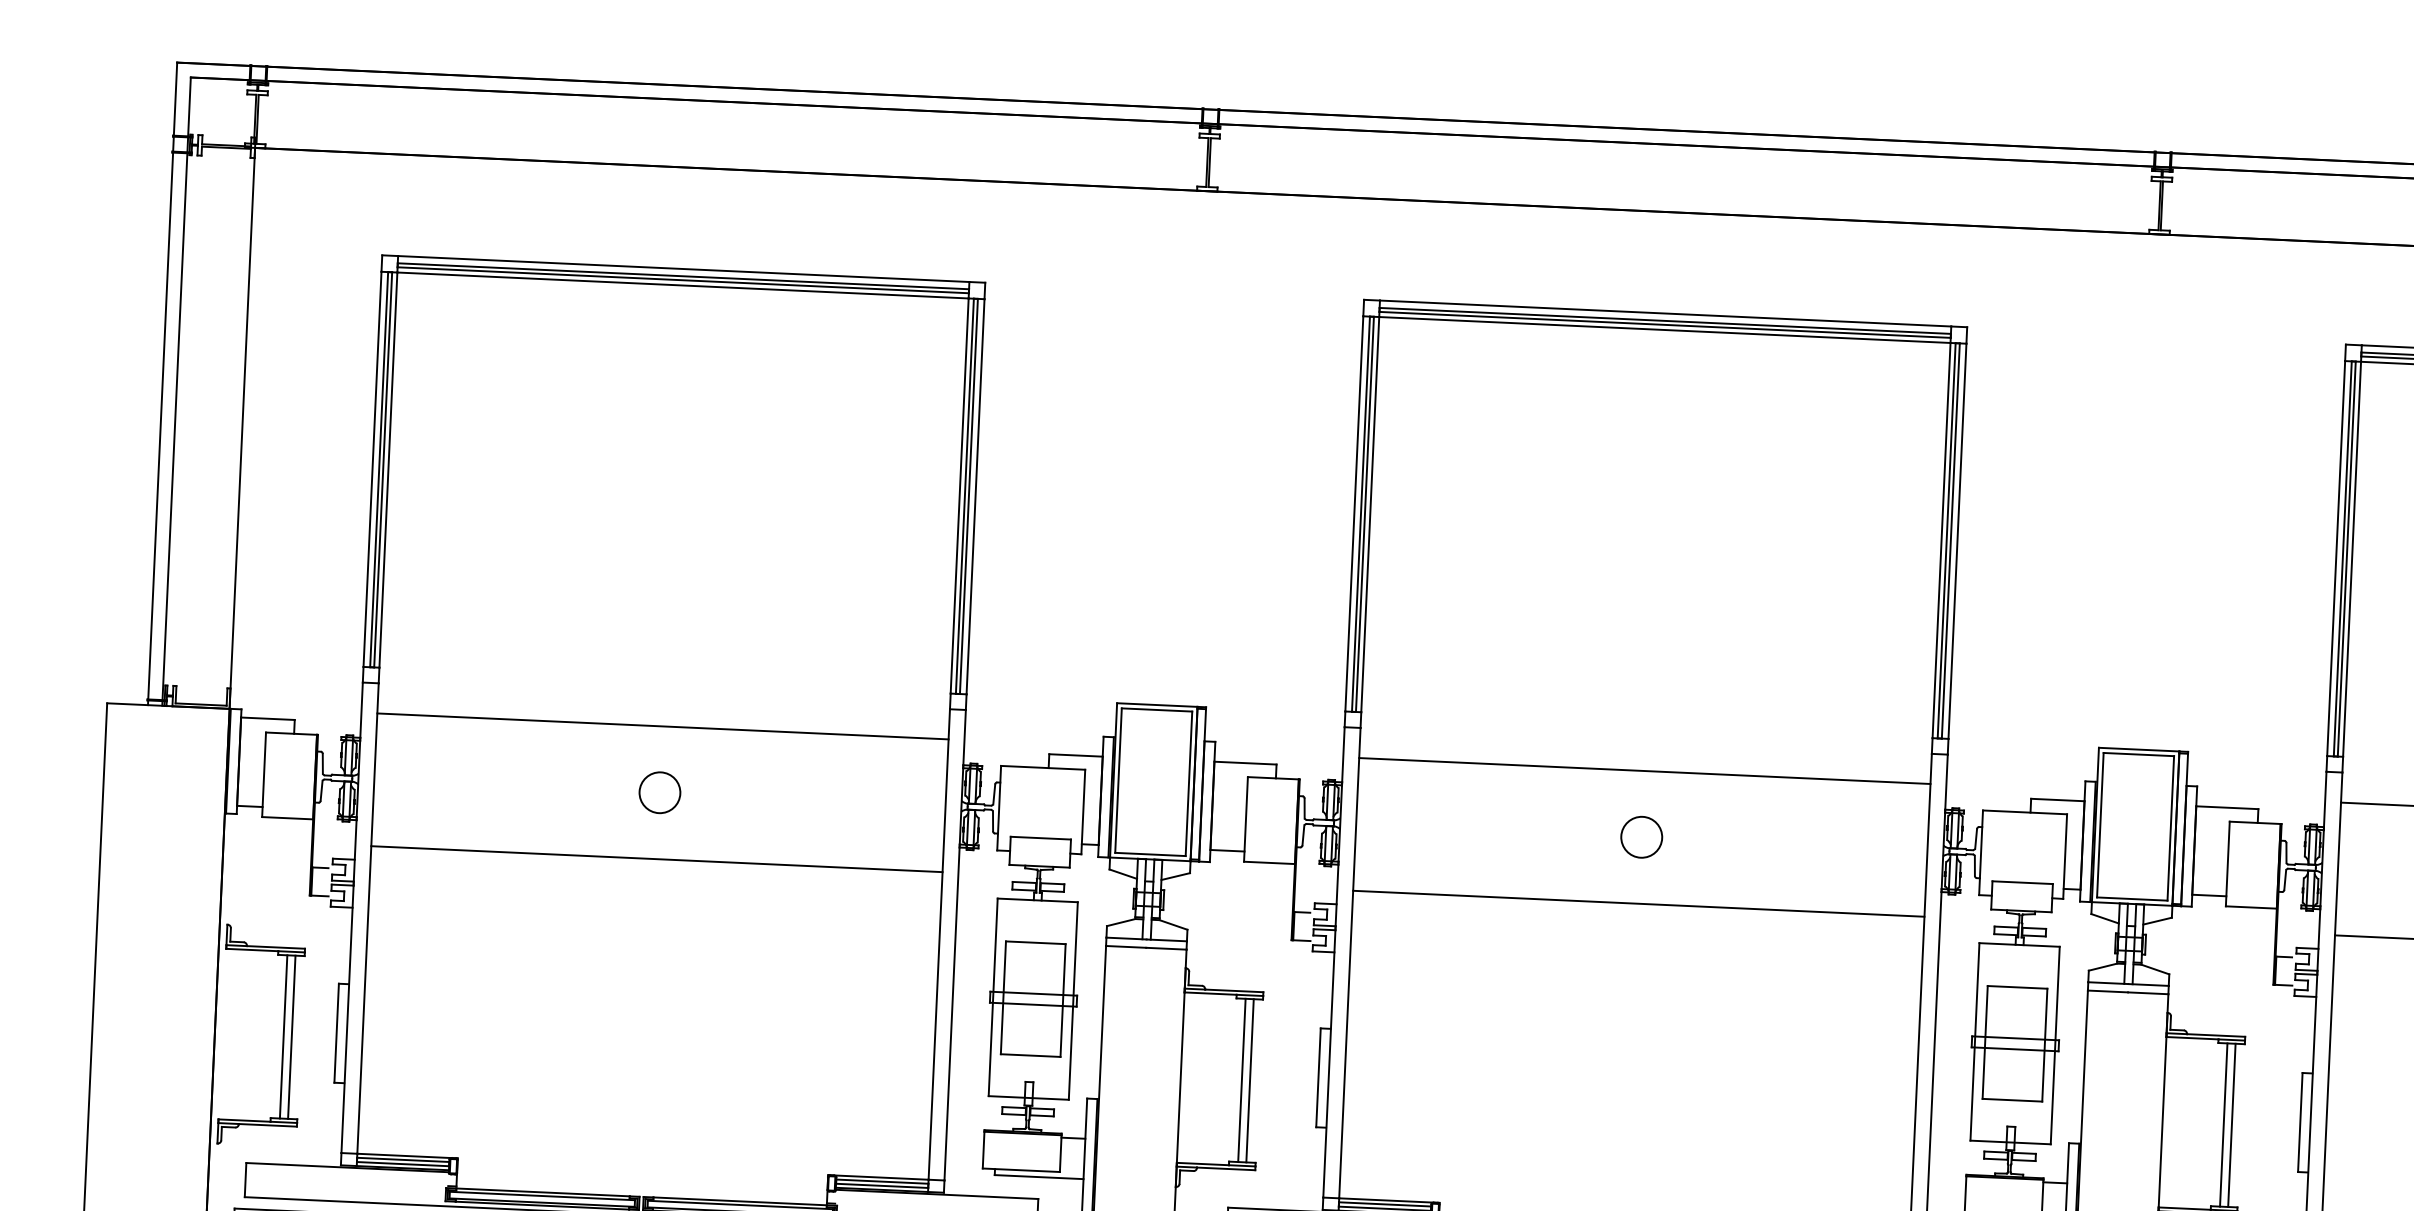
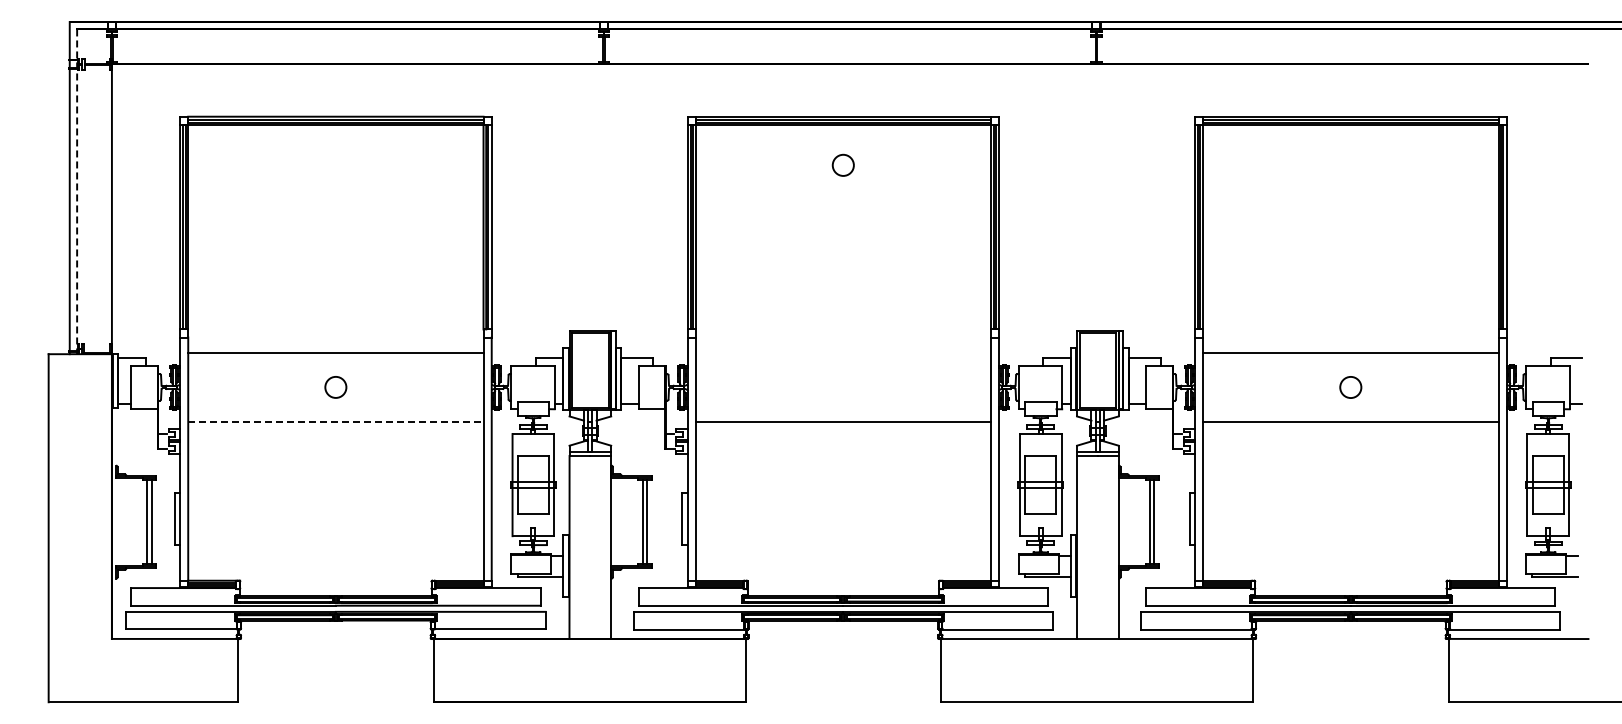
line: (177, 392) -> (77, 192), solid -> dashed
line: (1645, 771) -> (843, 353), removed
circle: (1640, 835) -> (842, 164), moved
line: (656, 858) -> (335, 421), solid -> dashed

